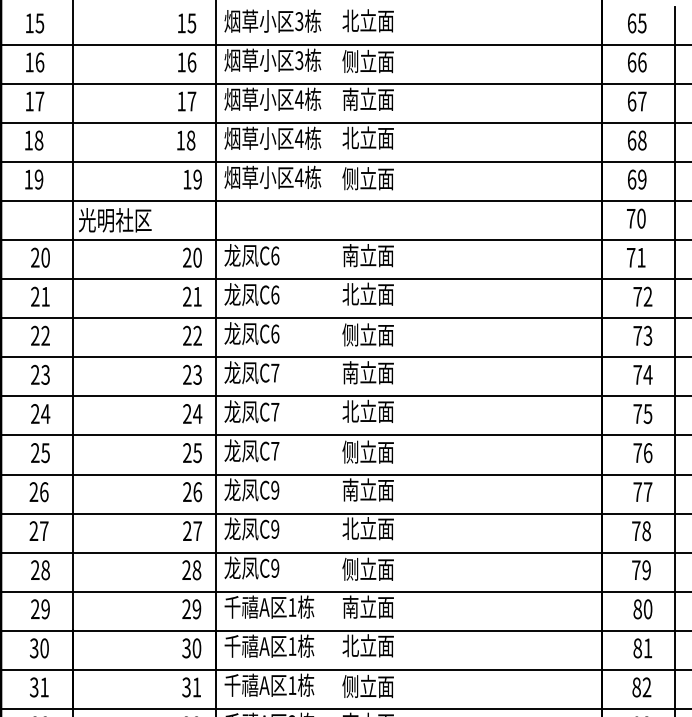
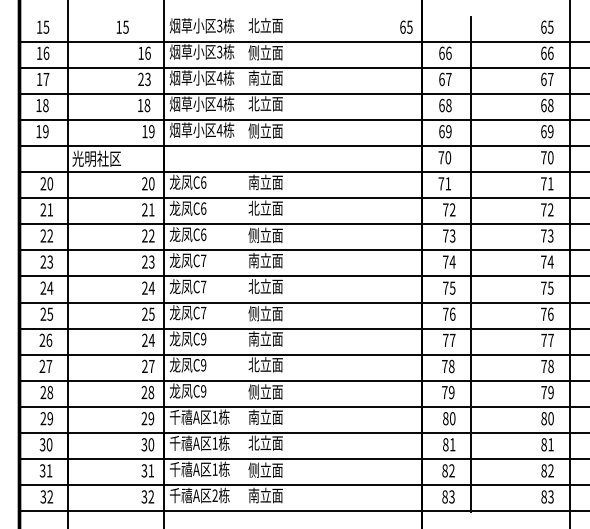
text: (186, 22) -> (122, 26), moved
text: (637, 22) -> (406, 26), moved
text: (186, 101) -> (144, 79), 17 -> 23
text: (197, 492) -> (151, 340), 26 -> 24

